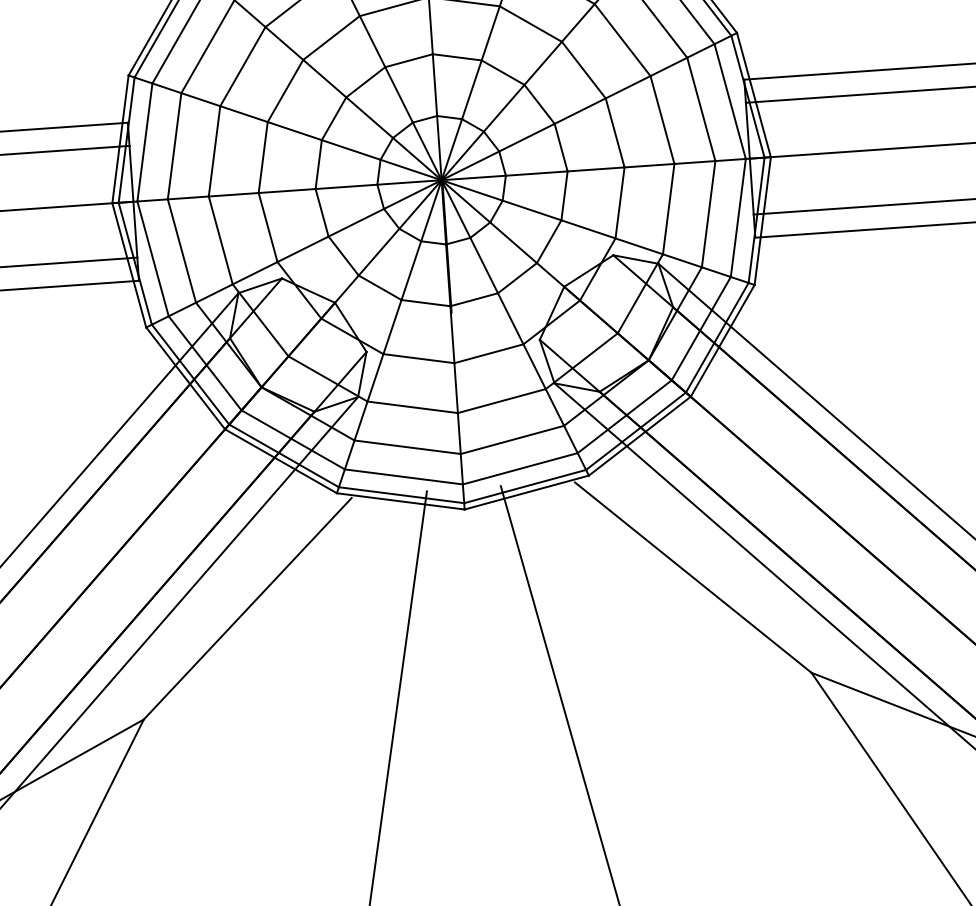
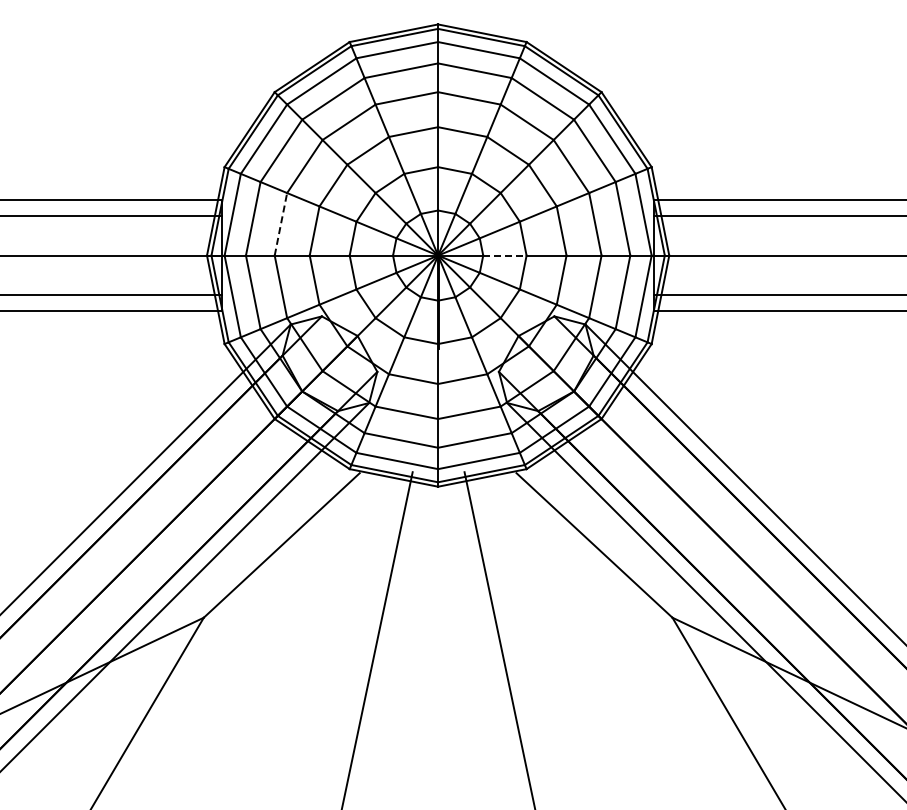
line: (213, 151) -> (280, 224), solid -> dashed
line: (536, 173) -> (504, 255), solid -> dashed

